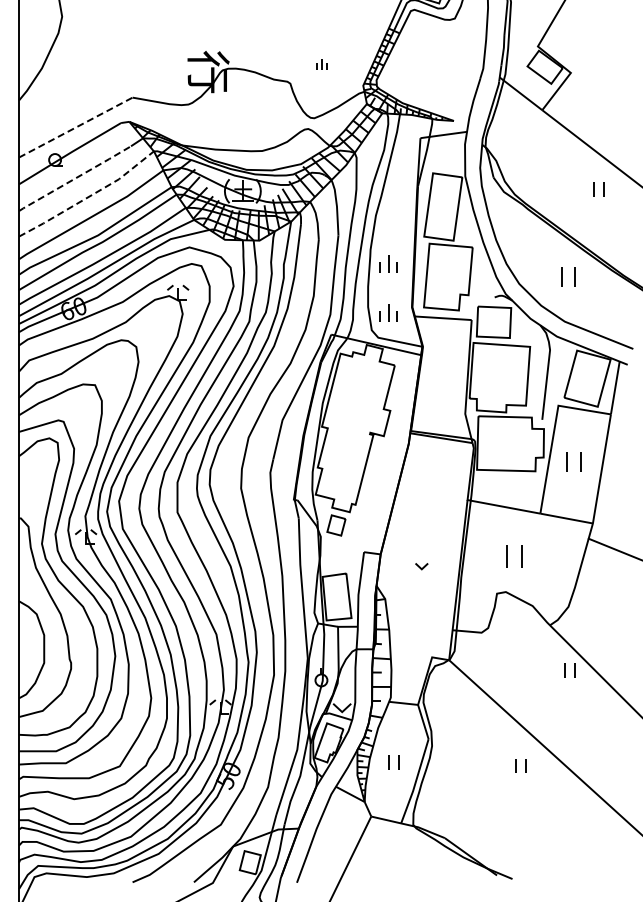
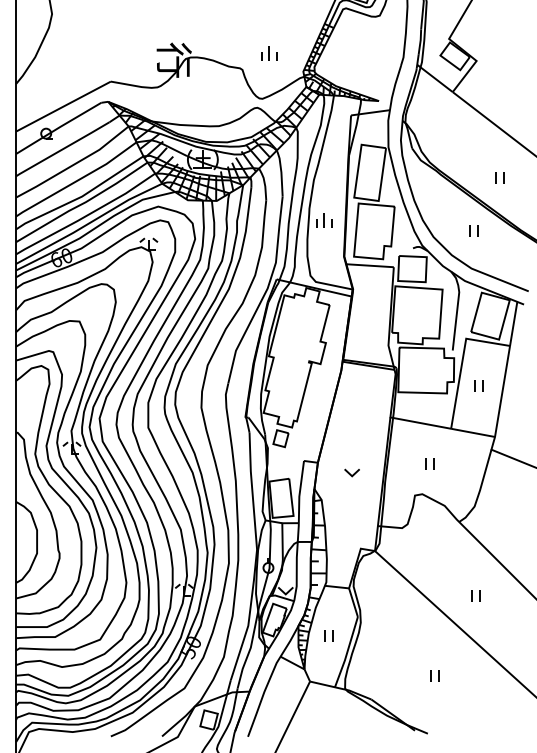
part: (321, 63) -> (268, 53), size x1.67
line: (76, 127) -> (64, 106), dashed -> solid
line: (75, 178) -> (63, 149), dashed -> solid
part: (598, 189) -> (499, 177), moved
line: (89, 196) -> (74, 164), dashed -> solid
part: (567, 276) -> (473, 230), size x0.71
part: (388, 312) -> (324, 260), removed
part: (573, 462) -> (478, 386), size x0.71
part: (514, 555) -> (429, 463), size x0.62
part: (421, 566) -> (351, 472), size x1.43
part: (569, 670) -> (475, 595), moved
part: (520, 765) -> (434, 675), moved

